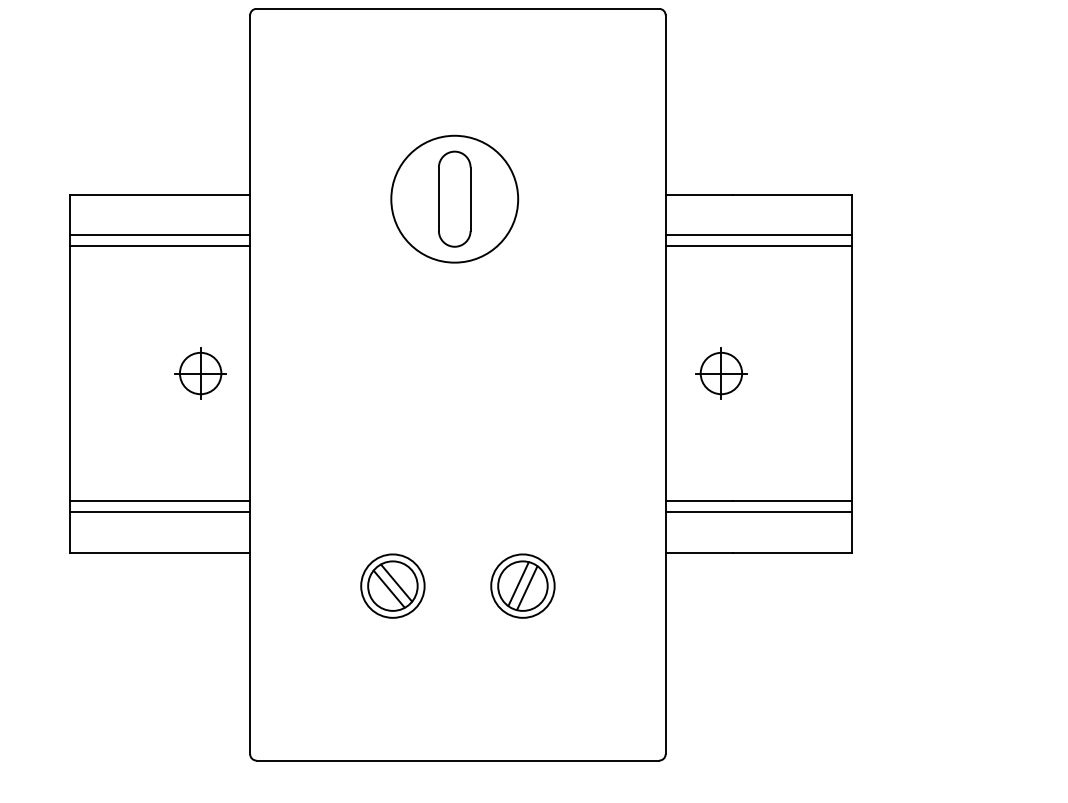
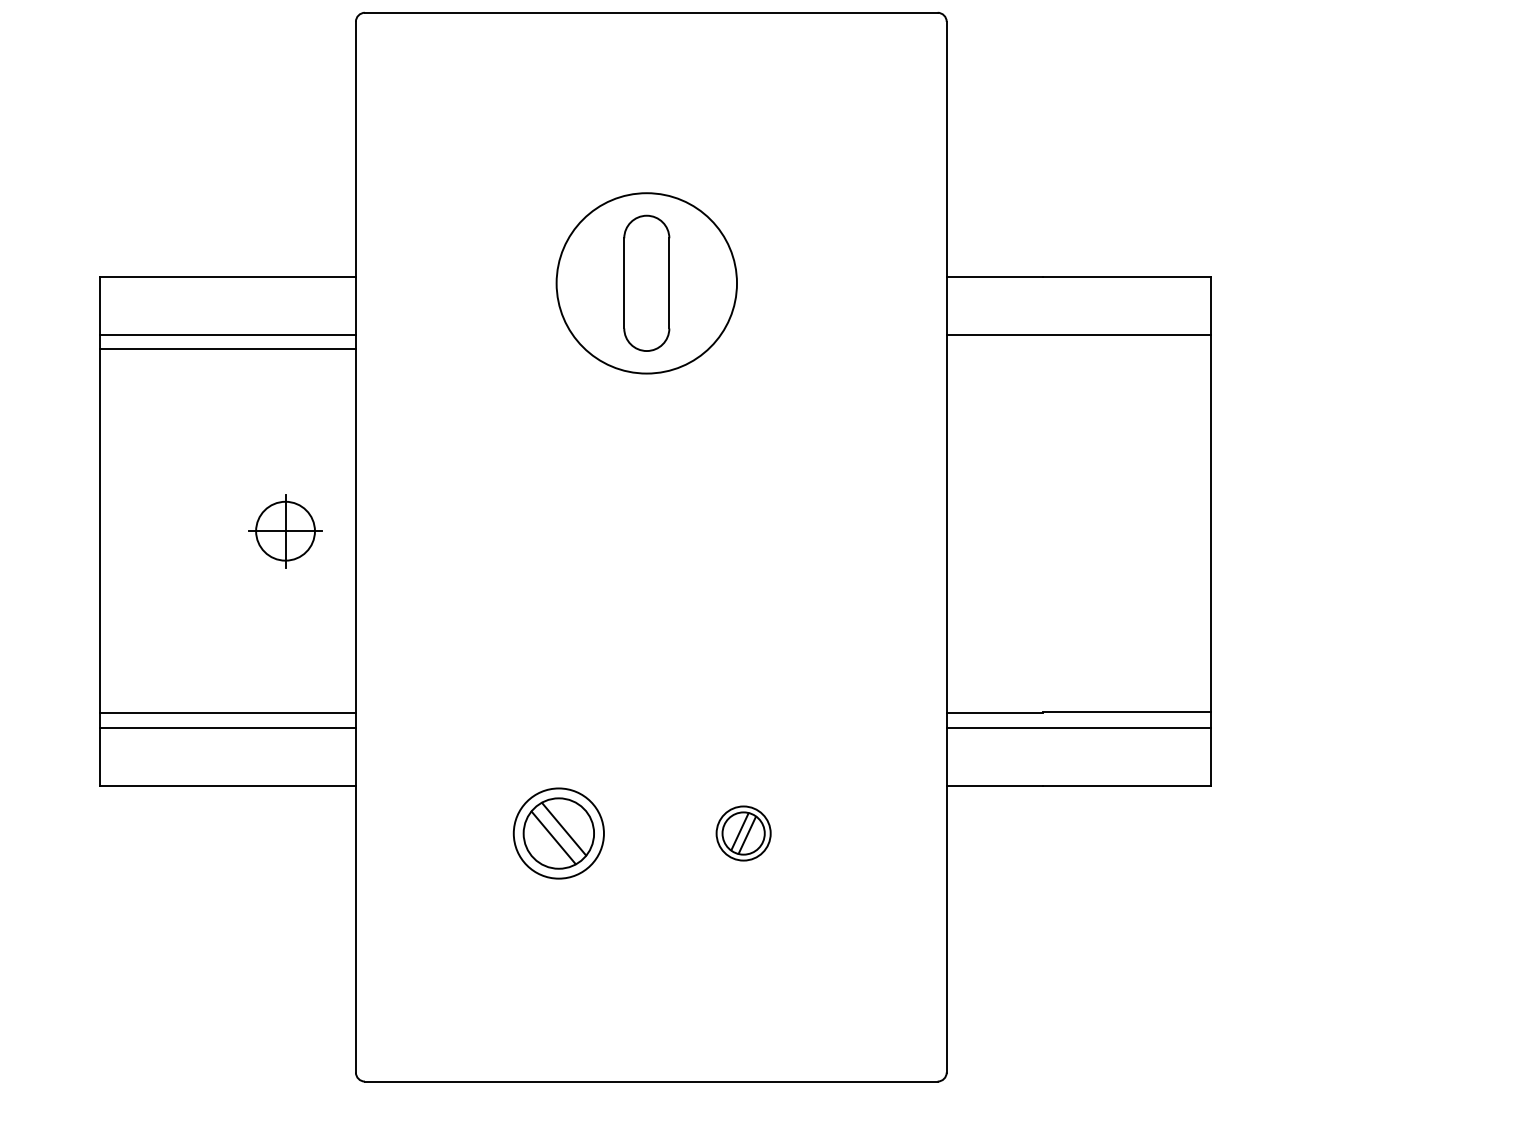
line: (758, 245) -> (1078, 349), removed
part: (721, 373) -> (1025, 531), removed
part: (522, 586) -> (743, 833), size x0.6

